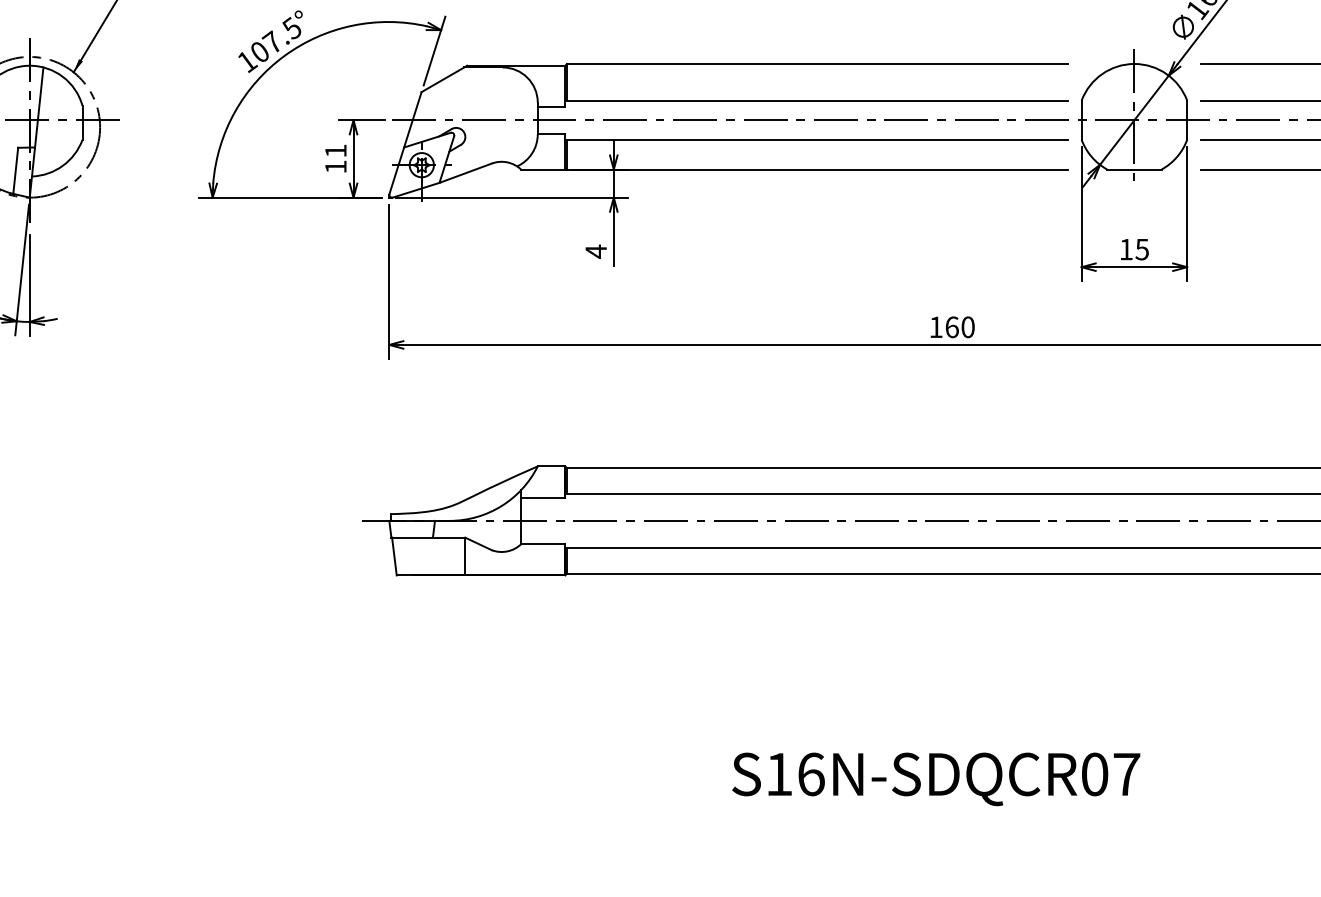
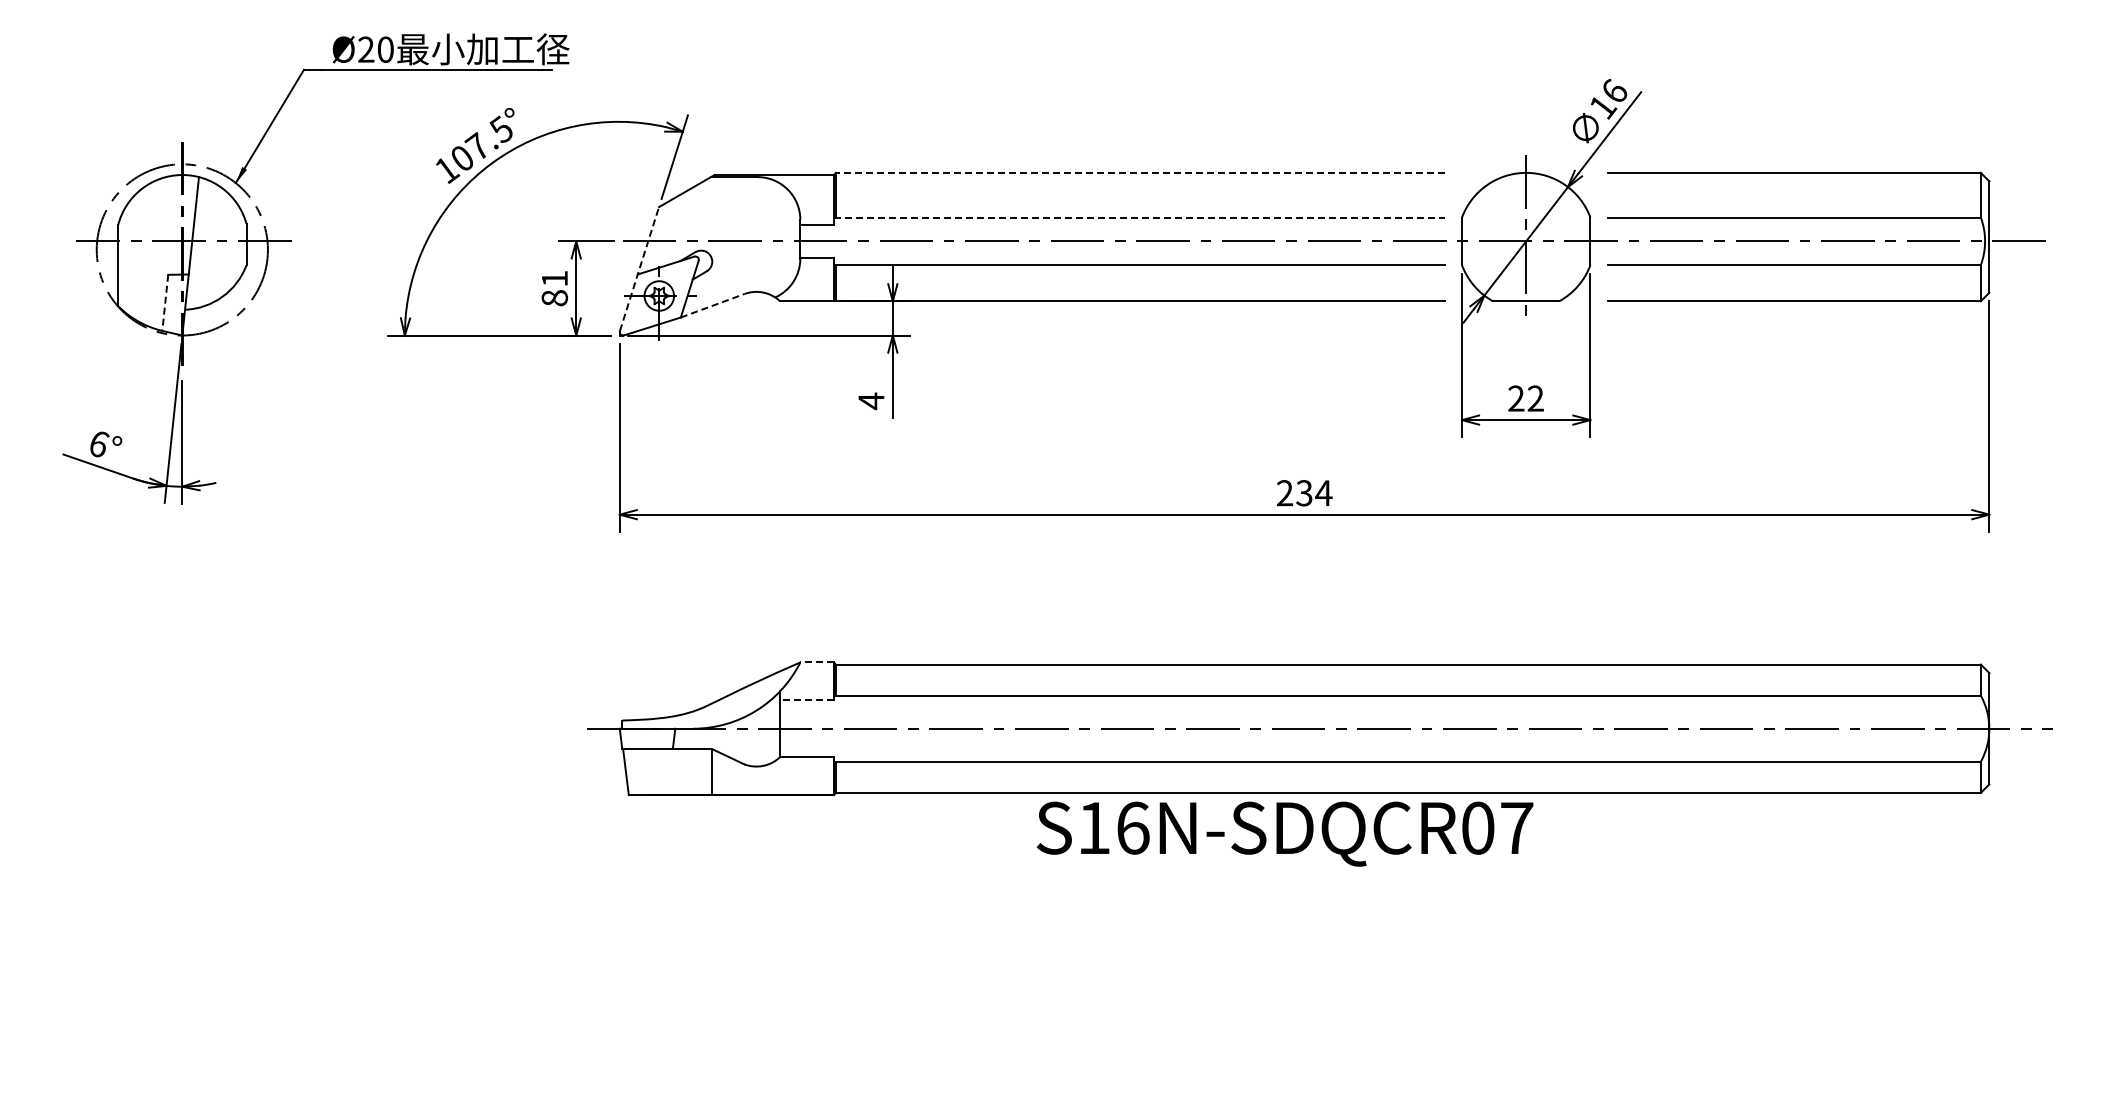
line: (816, 63) -> (1139, 172), solid -> dashed
line: (816, 100) -> (1139, 217), solid -> dashed
line: (405, 143) -> (639, 269), solid -> dashed
text: (335, 167) -> (554, 298), 11 -> 81
line: (15, 171) -> (165, 303), solid -> dashed
line: (465, 172) -> (712, 305), solid -> dashed
text: (1133, 249) -> (1525, 398), 15 -> 22
text: (952, 327) -> (1304, 493), 160 -> 234
line: (551, 466) -> (817, 662), solid -> dashed
line: (542, 497) -> (806, 700), solid -> dashed
text: (935, 778) -> (1284, 833), moved

